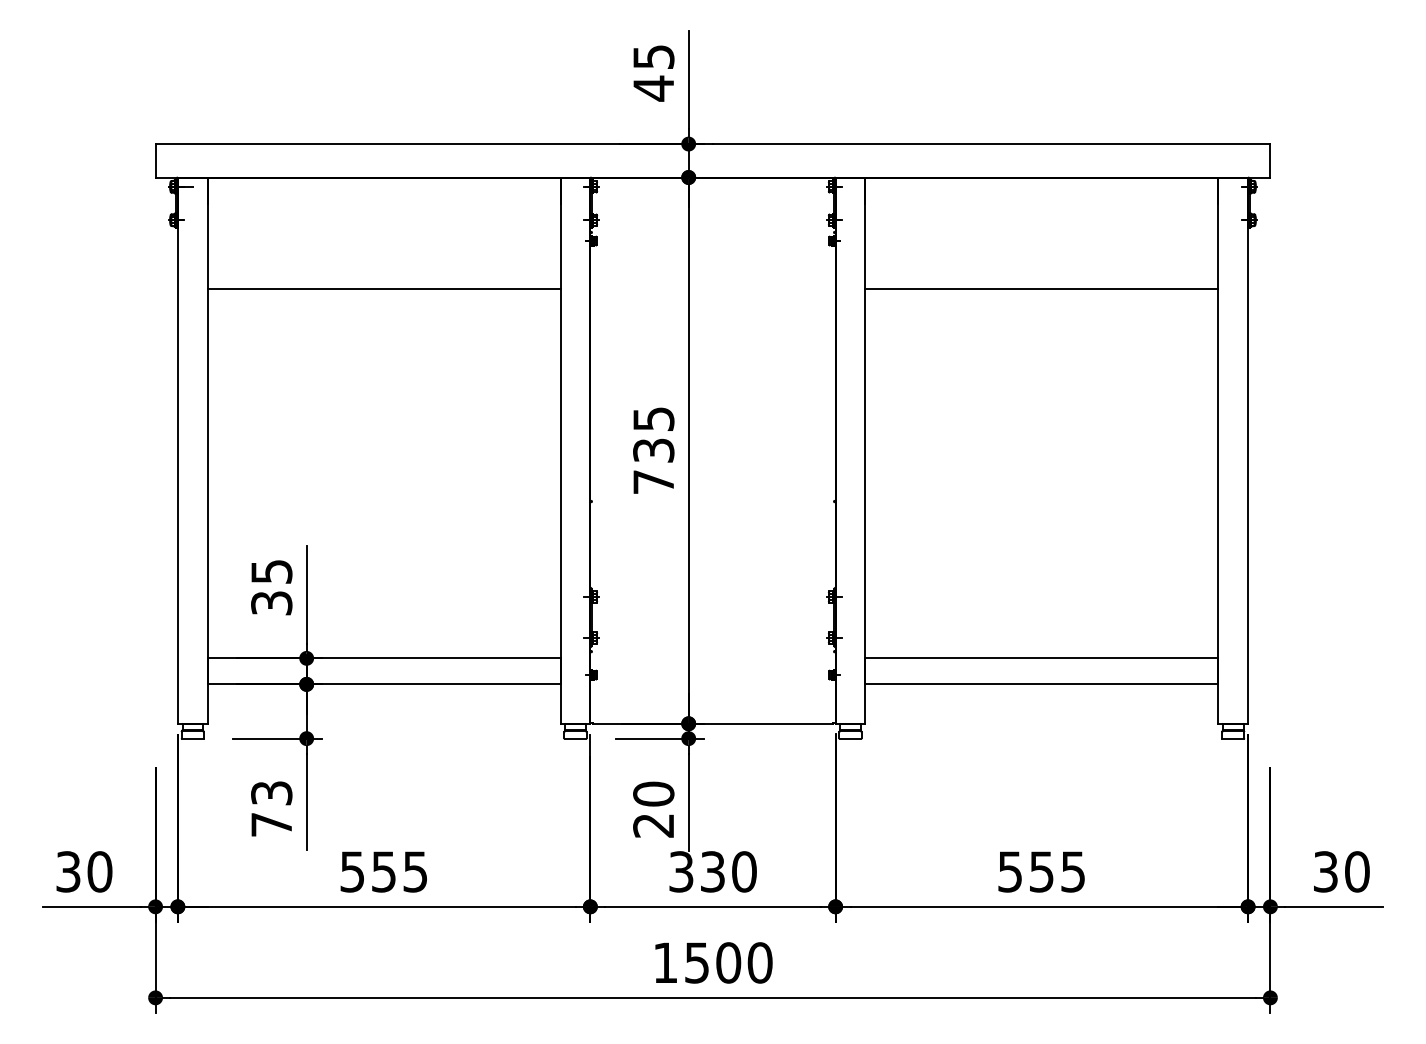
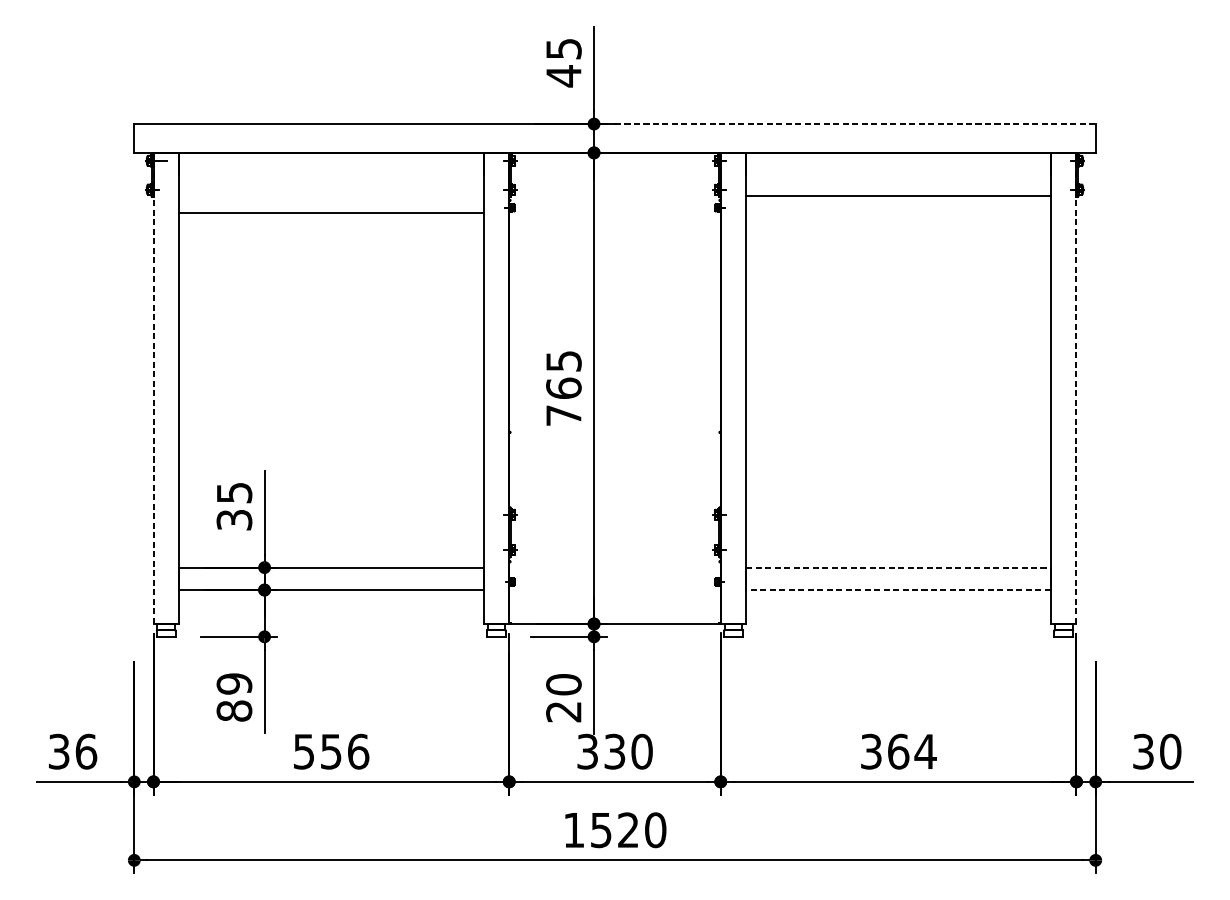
line: (991, 144) -> (855, 124), solid -> dashed
line: (383, 289) -> (330, 213), moved
line: (1041, 289) -> (898, 196), moved
text: (653, 450) -> (563, 388), 735 -> 765
line: (177, 451) -> (153, 389), solid -> dashed
line: (1248, 451) -> (1076, 389), solid -> dashed
line: (1041, 658) -> (898, 567), solid -> dashed
line: (1041, 684) -> (898, 590), solid -> dashed
text: (271, 809) -> (234, 697), 73 -> 89
text: (99, 871) -> (85, 751), 30 -> 36
text: (415, 871) -> (358, 751), 555 -> 556
text: (1042, 871) -> (899, 751), 555 -> 364
text: (728, 962) -> (628, 829), 1500 -> 1520

